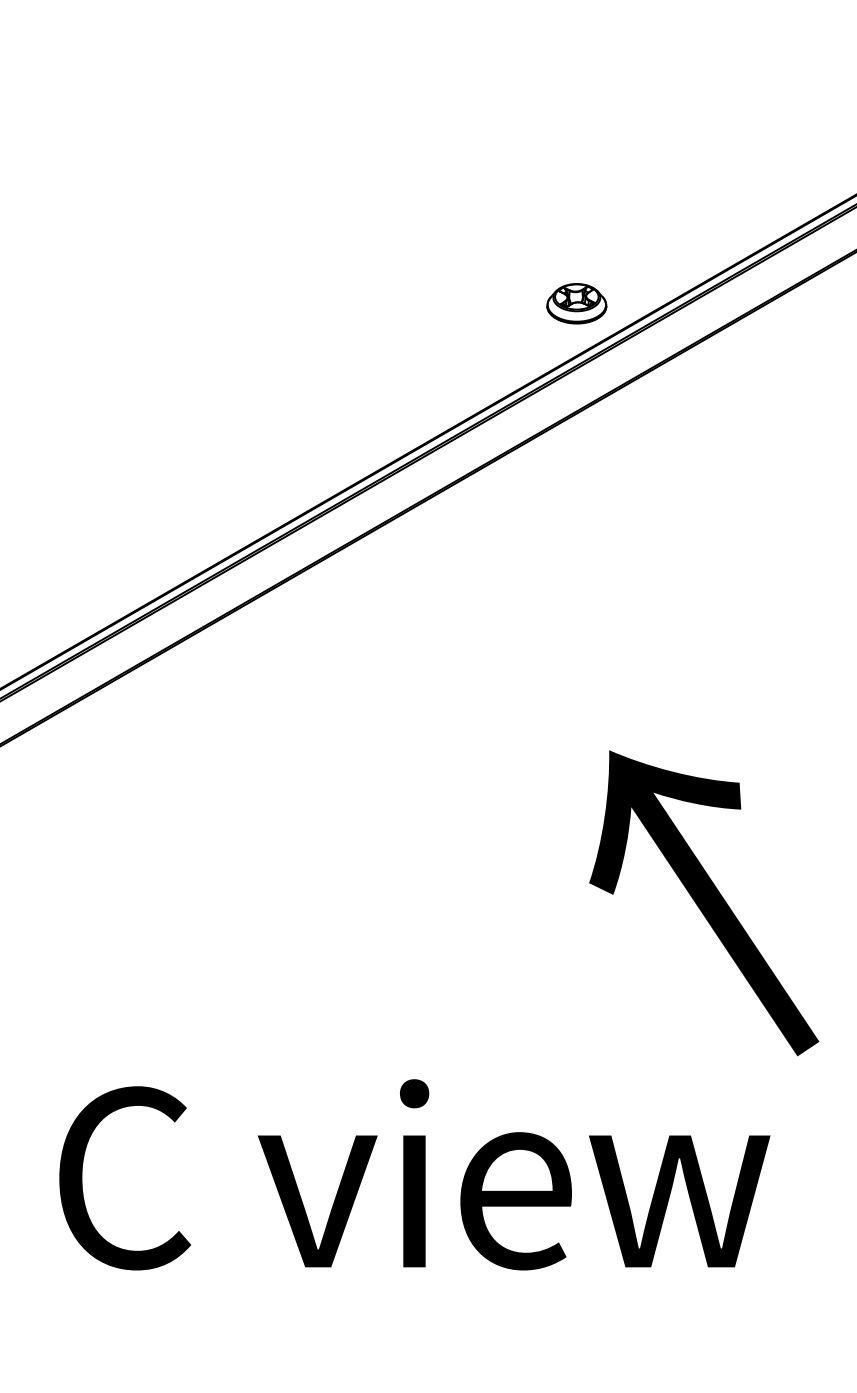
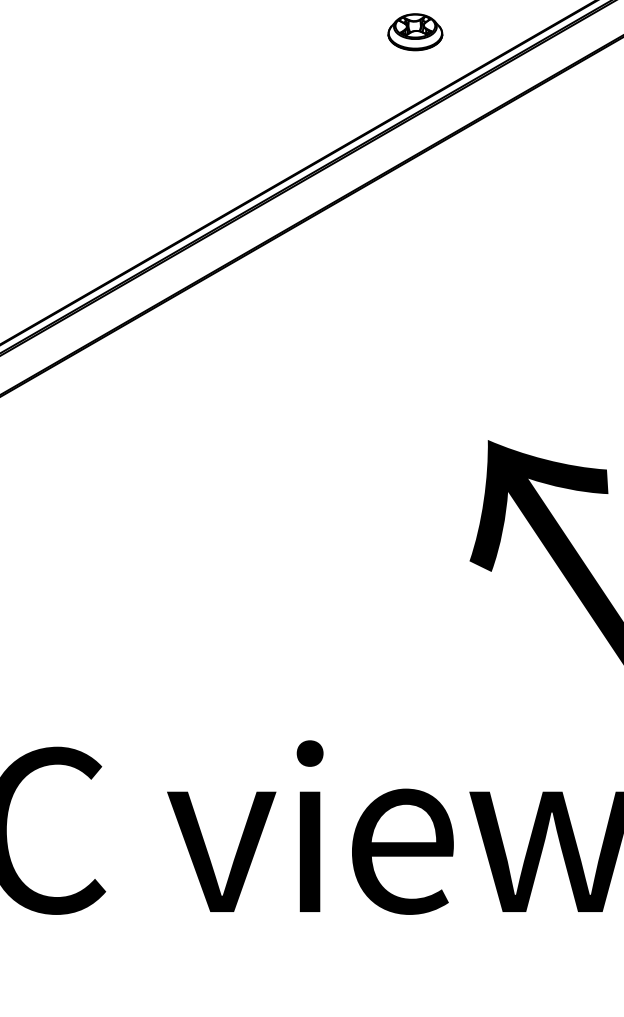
part: (576, 303) -> (415, 32), moved

